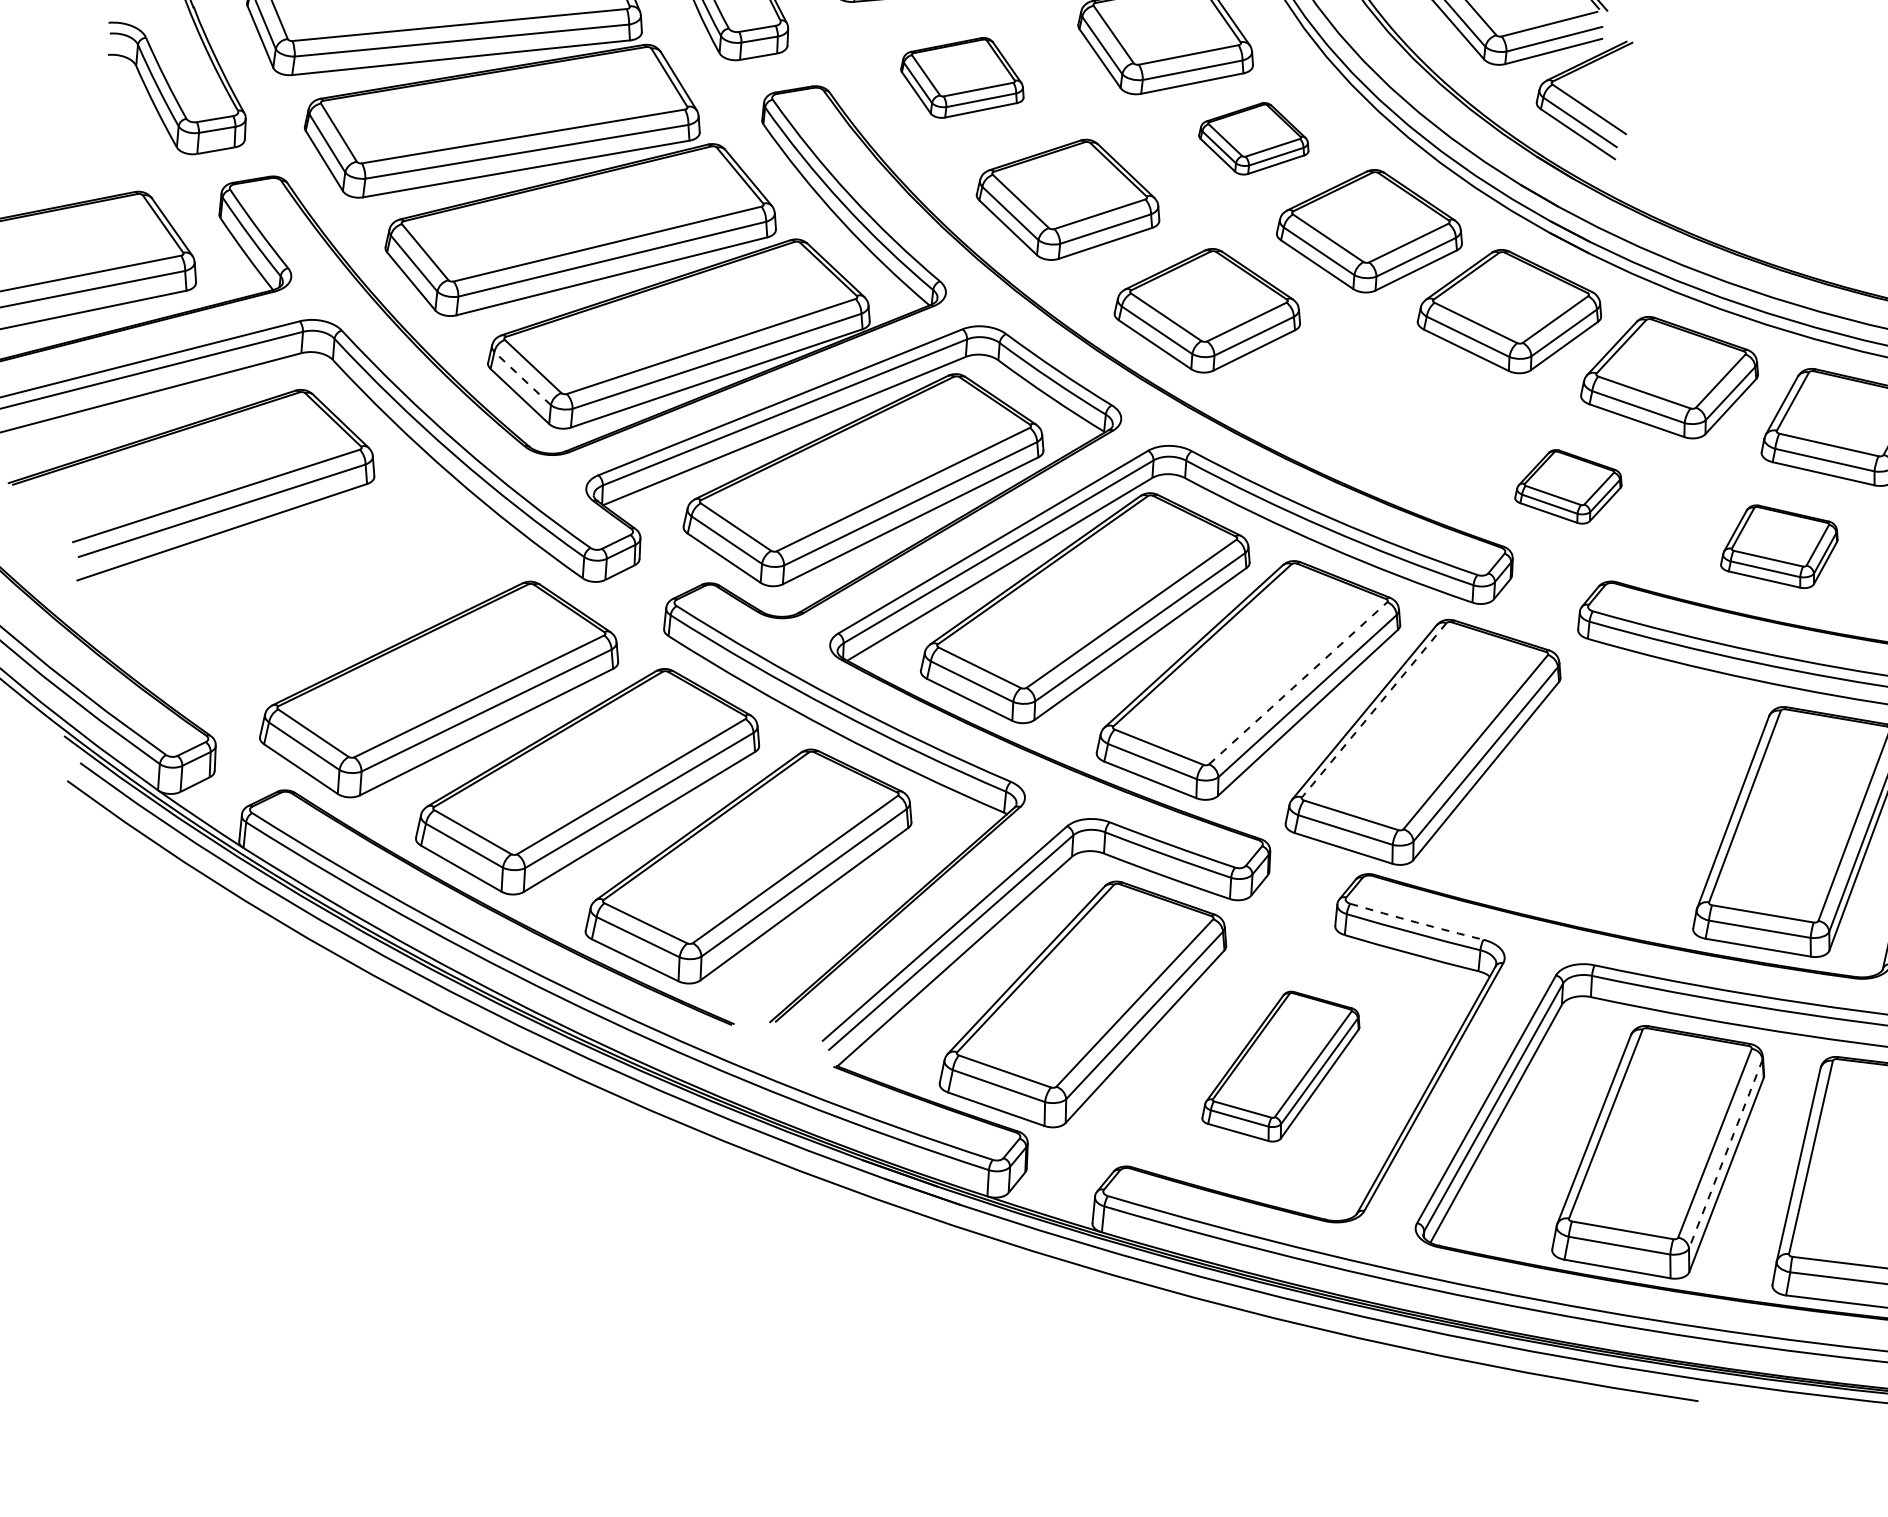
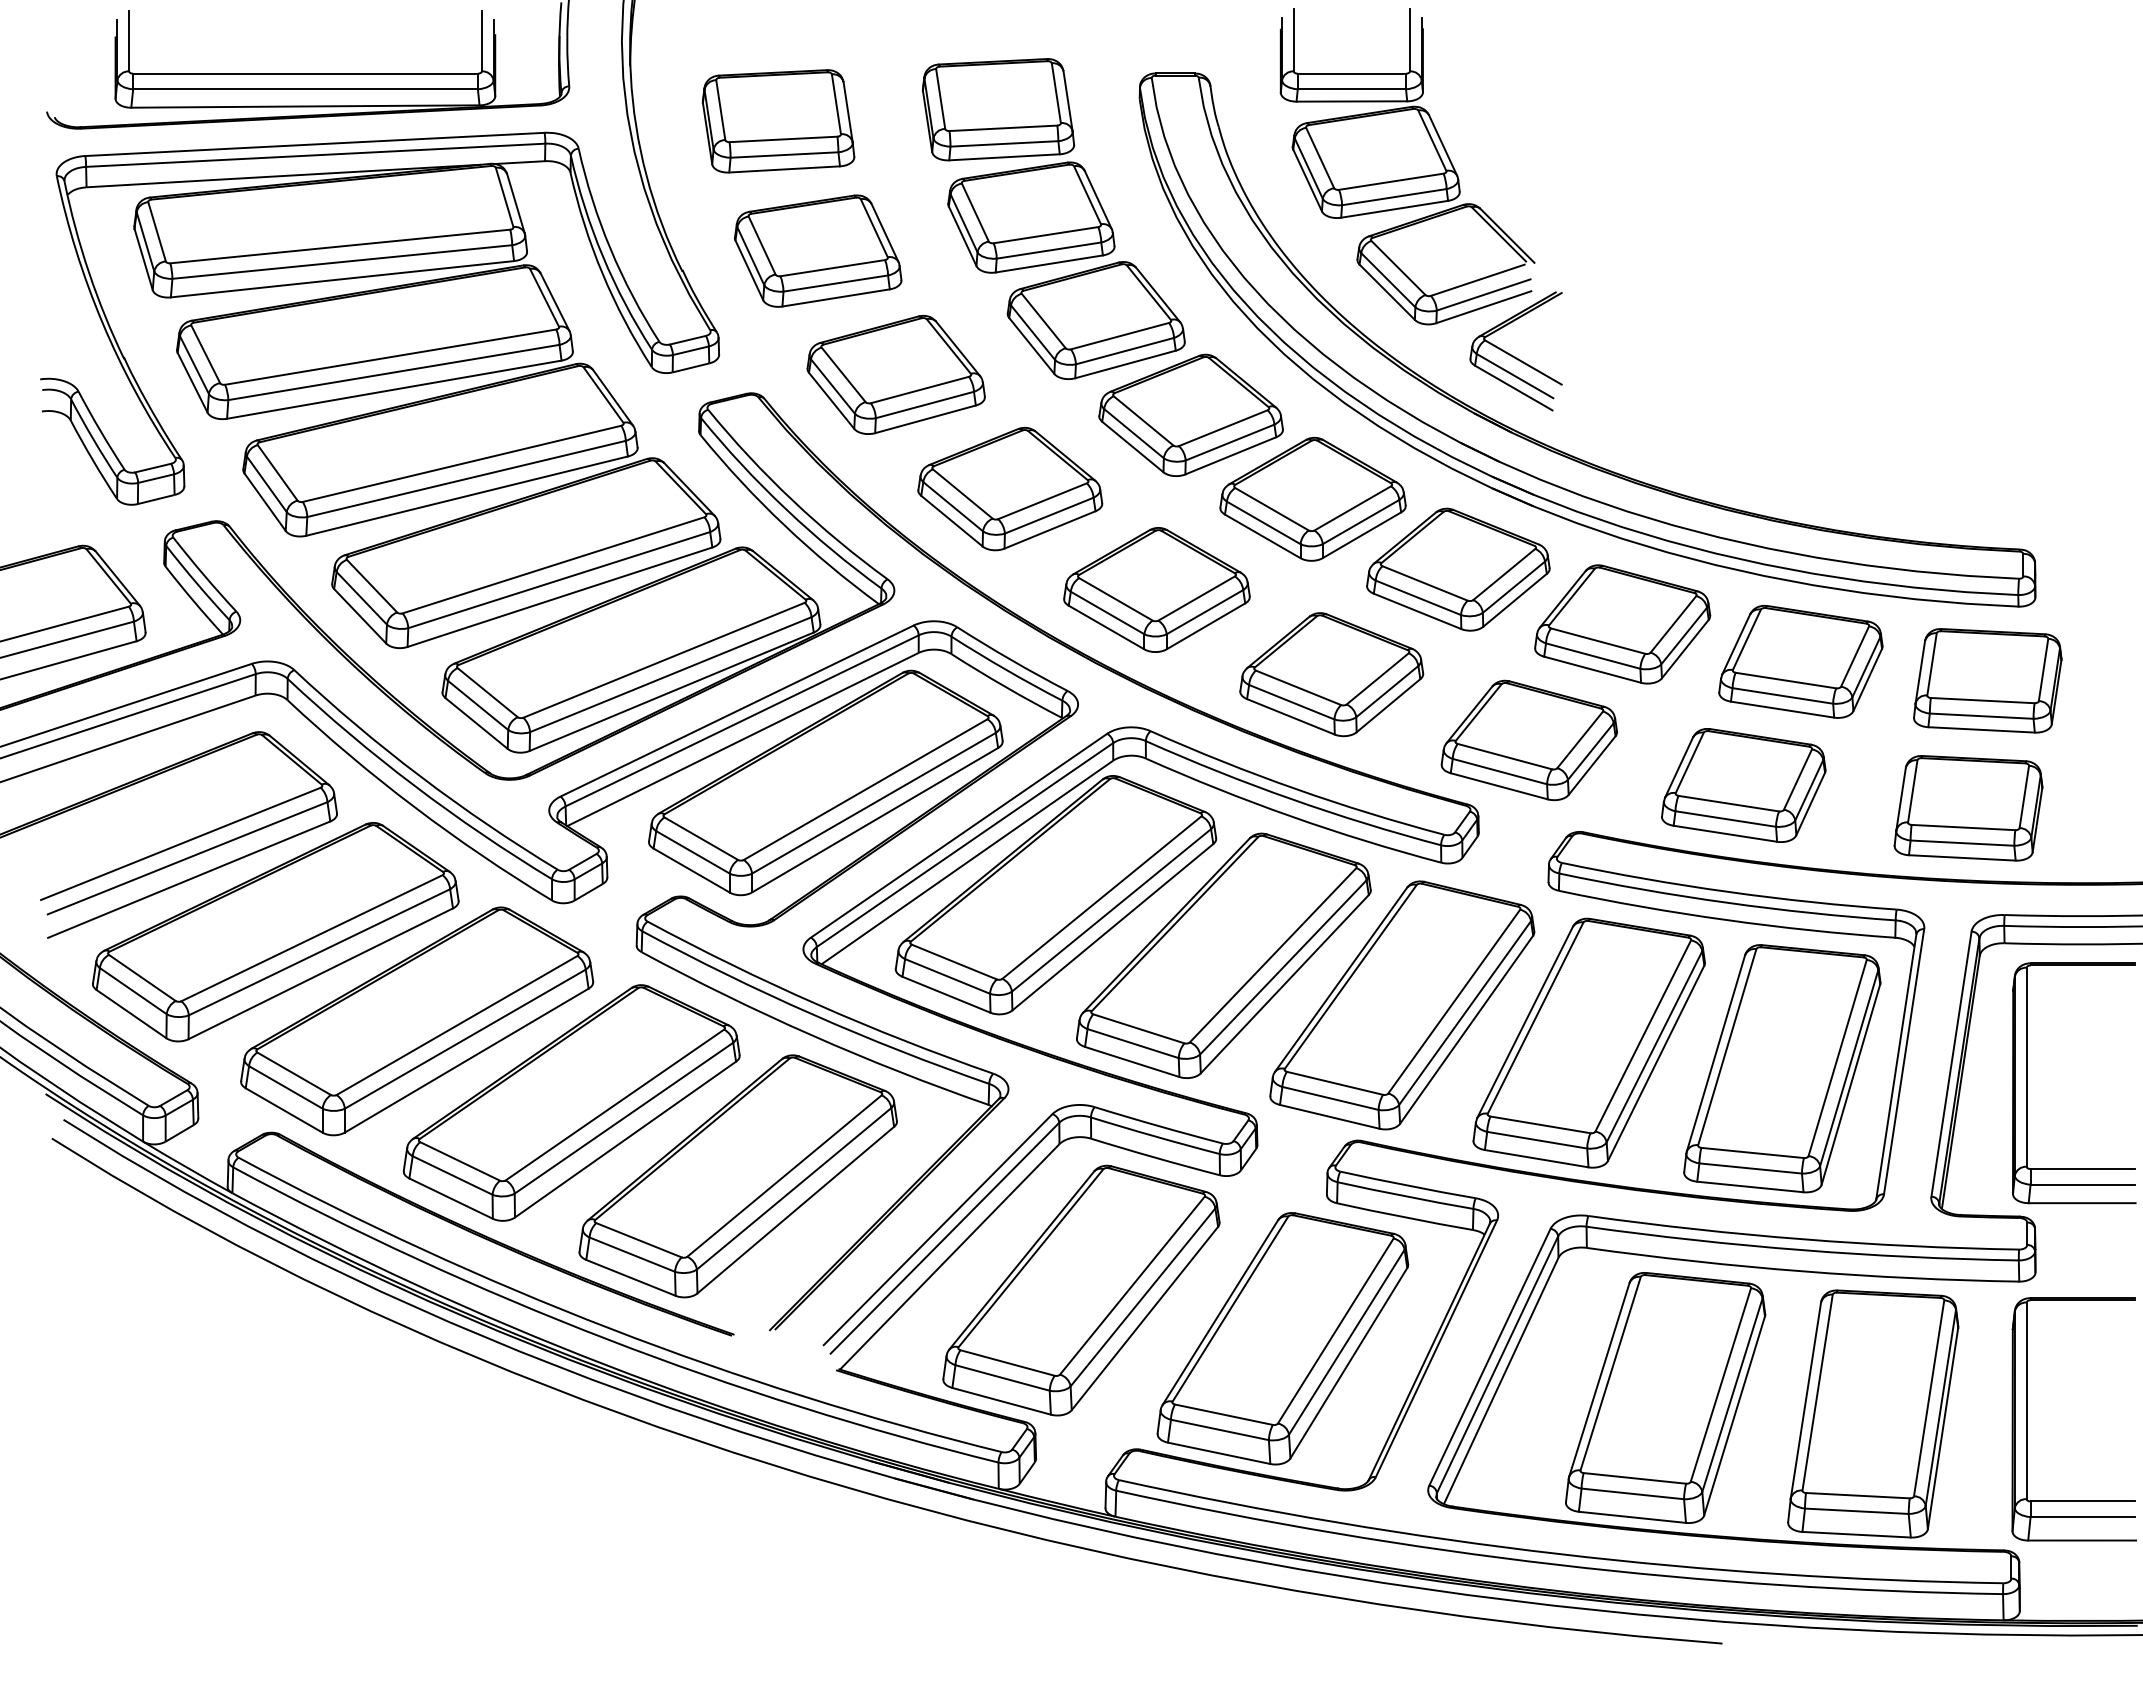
part: (962, 77) -> (895, 374), size x1.43
part: (1253, 138) -> (1190, 414), size x1.67
line: (523, 378) -> (478, 705), dashed -> solid
part: (1376, 407) -> (1331, 674), added
part: (1568, 486) -> (1528, 740), size x1.67
part: (1779, 546) -> (1743, 785), size x1.43
part: (304, 590) -> (275, 932), added
line: (1298, 683) -> (1273, 955), dashed -> solid
line: (1373, 710) -> (1350, 977), dashed -> solid
part: (1606, 792) -> (1588, 1042), added
arc: (1416, 922) -> (1407, 1185), dashed -> solid
part: (1280, 1066) -> (1282, 1338), size x1.67
line: (1725, 1154) -> (1732, 1395), dashed -> solid

